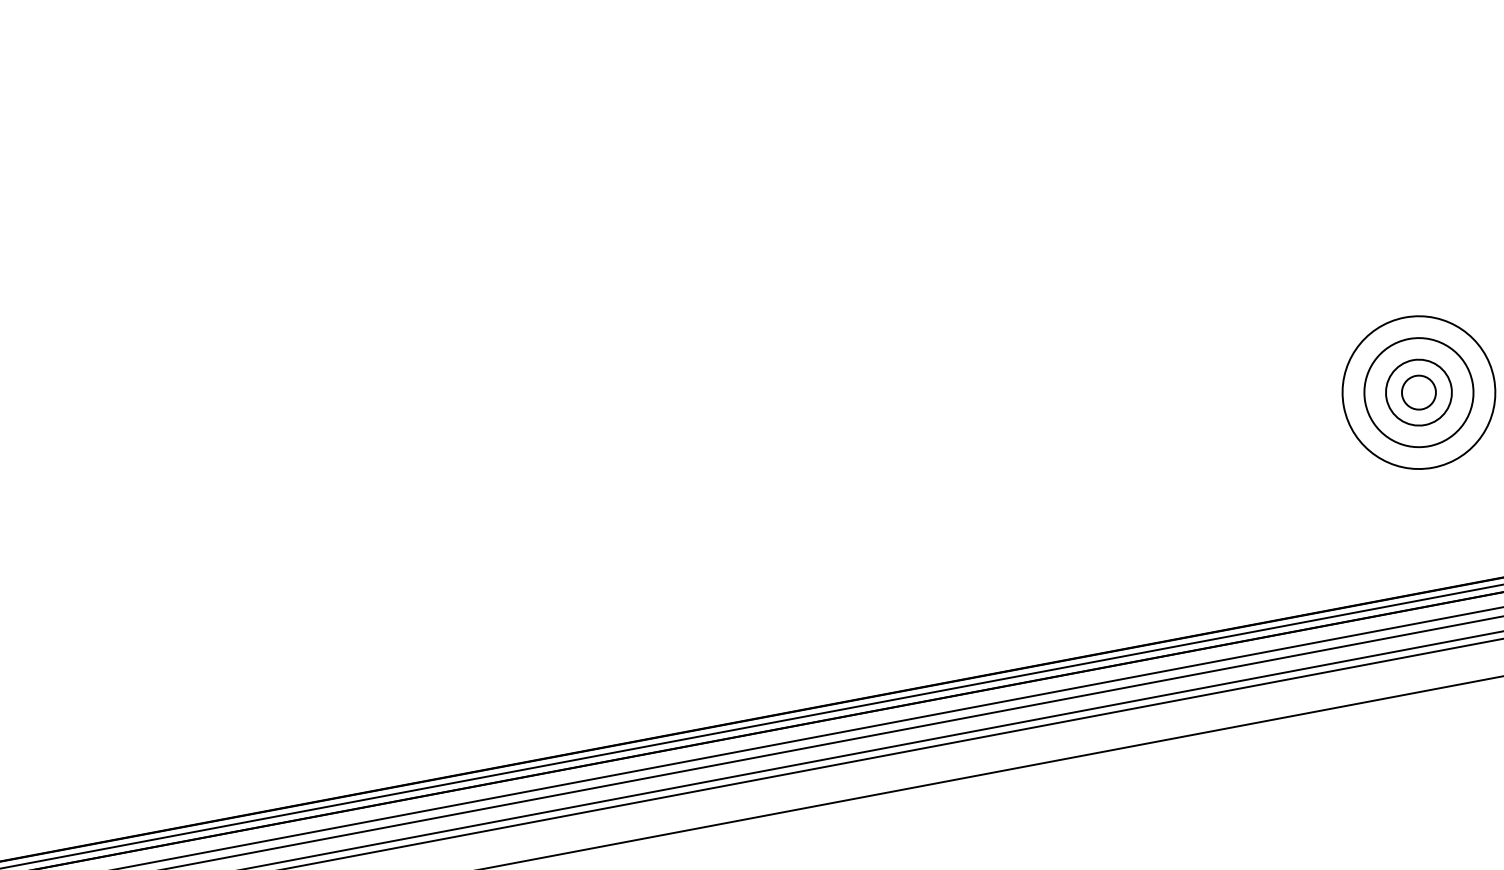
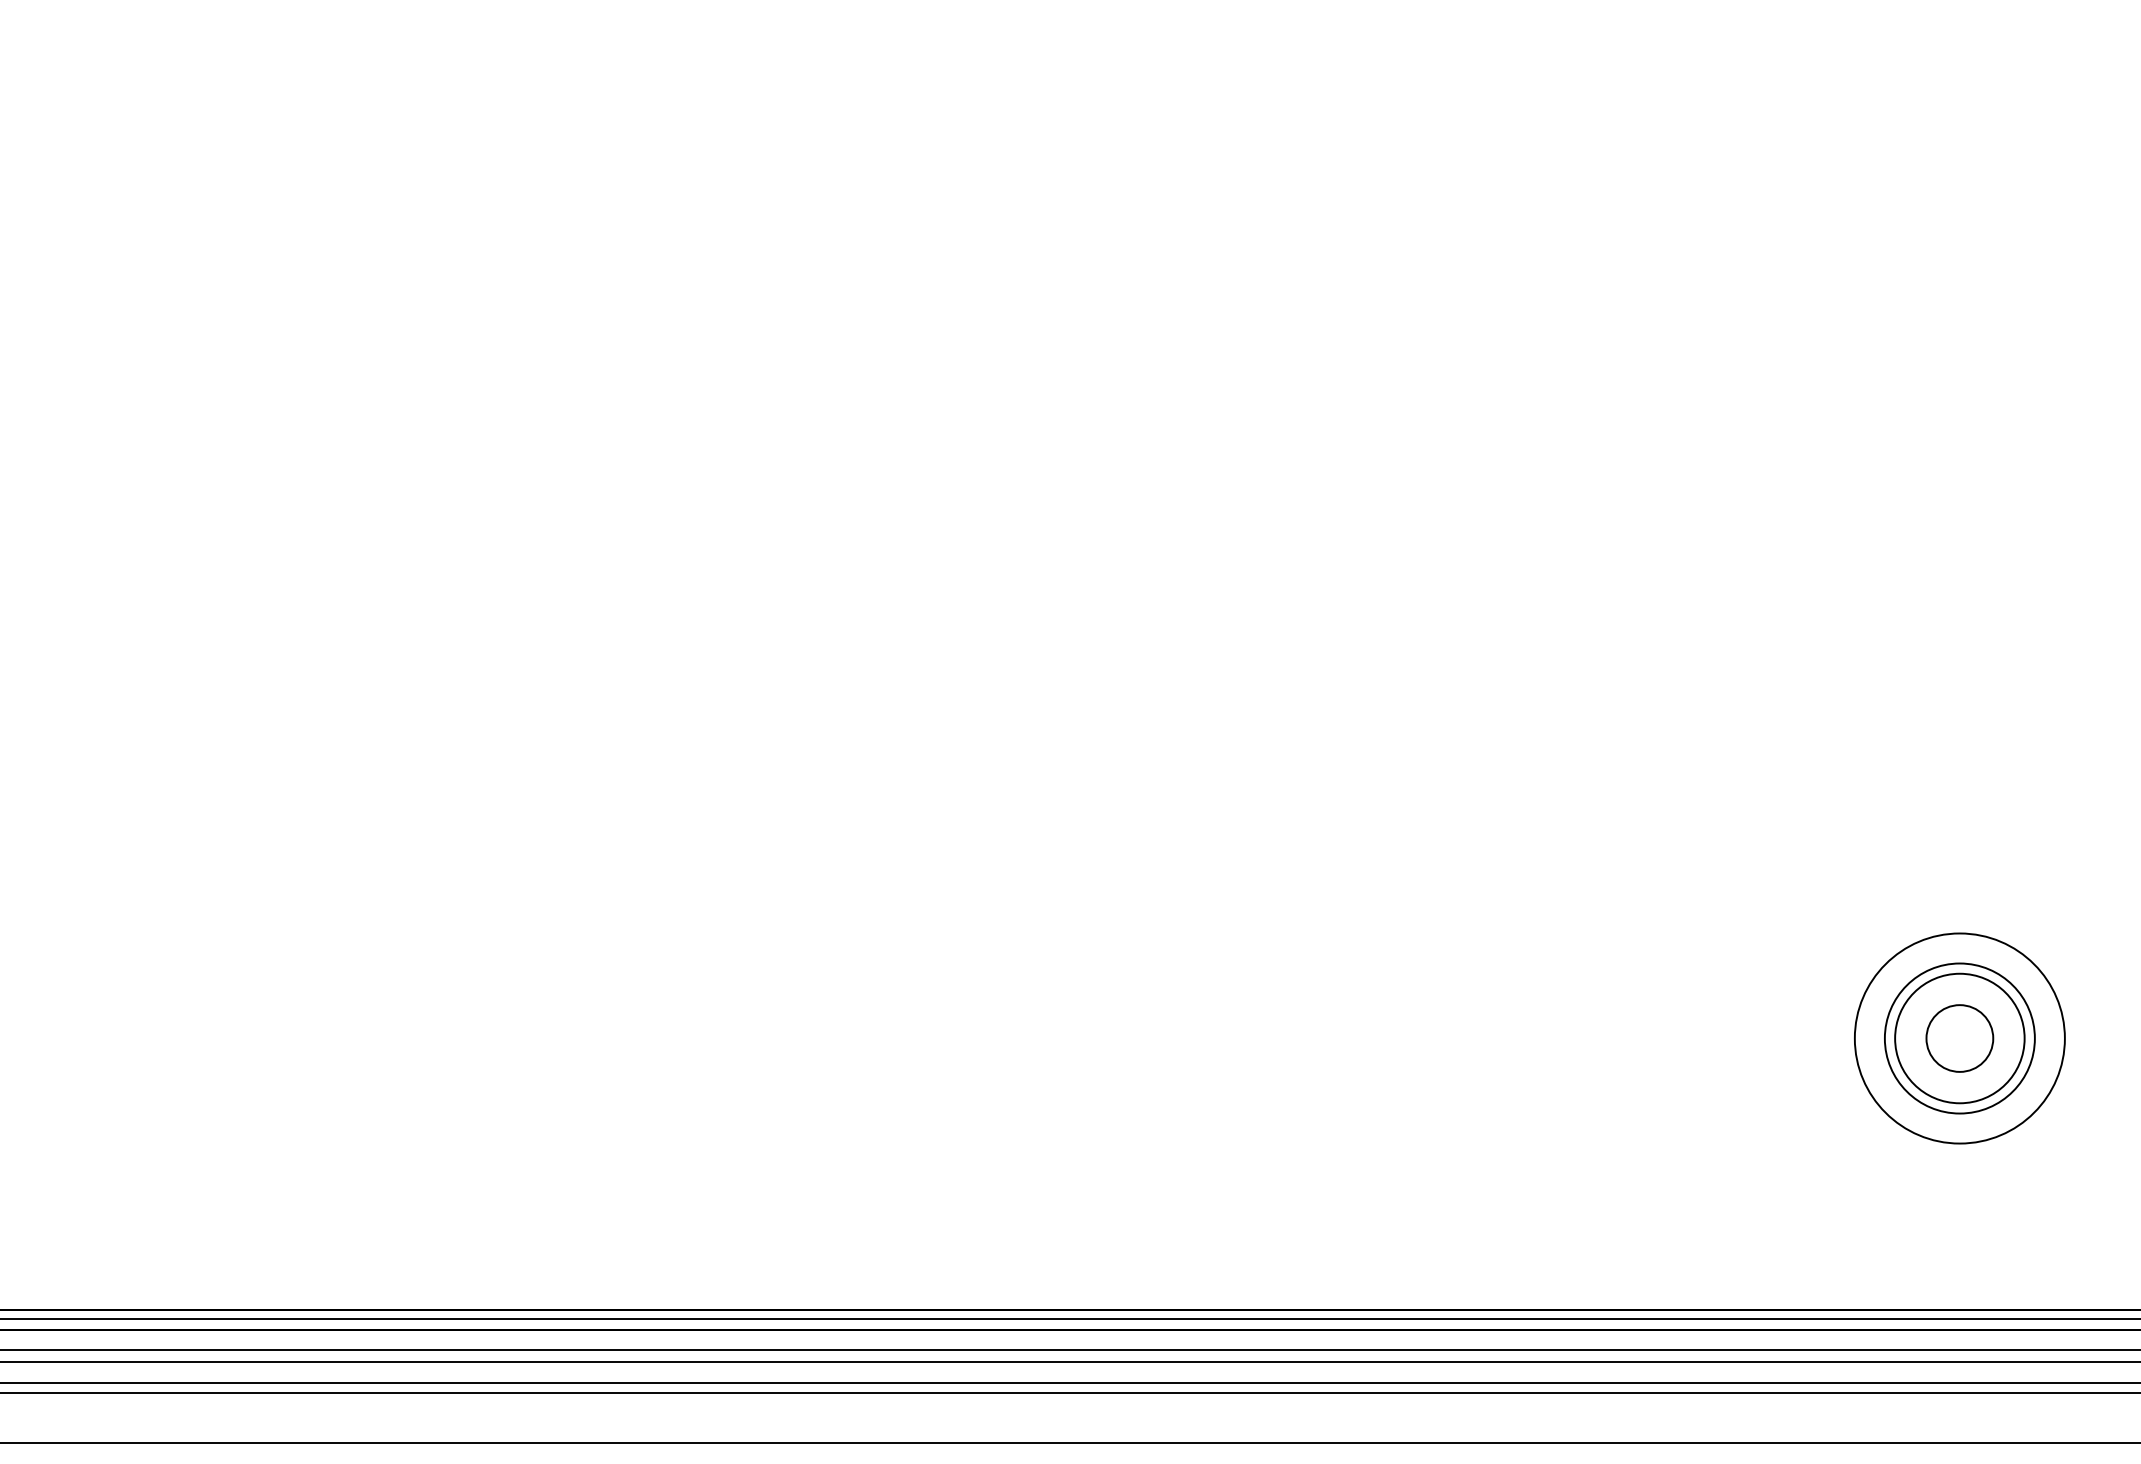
circle: (1418, 392) -> (1959, 1038), size x1.43
circle: (1418, 392) -> (1959, 1038), size x1.43

